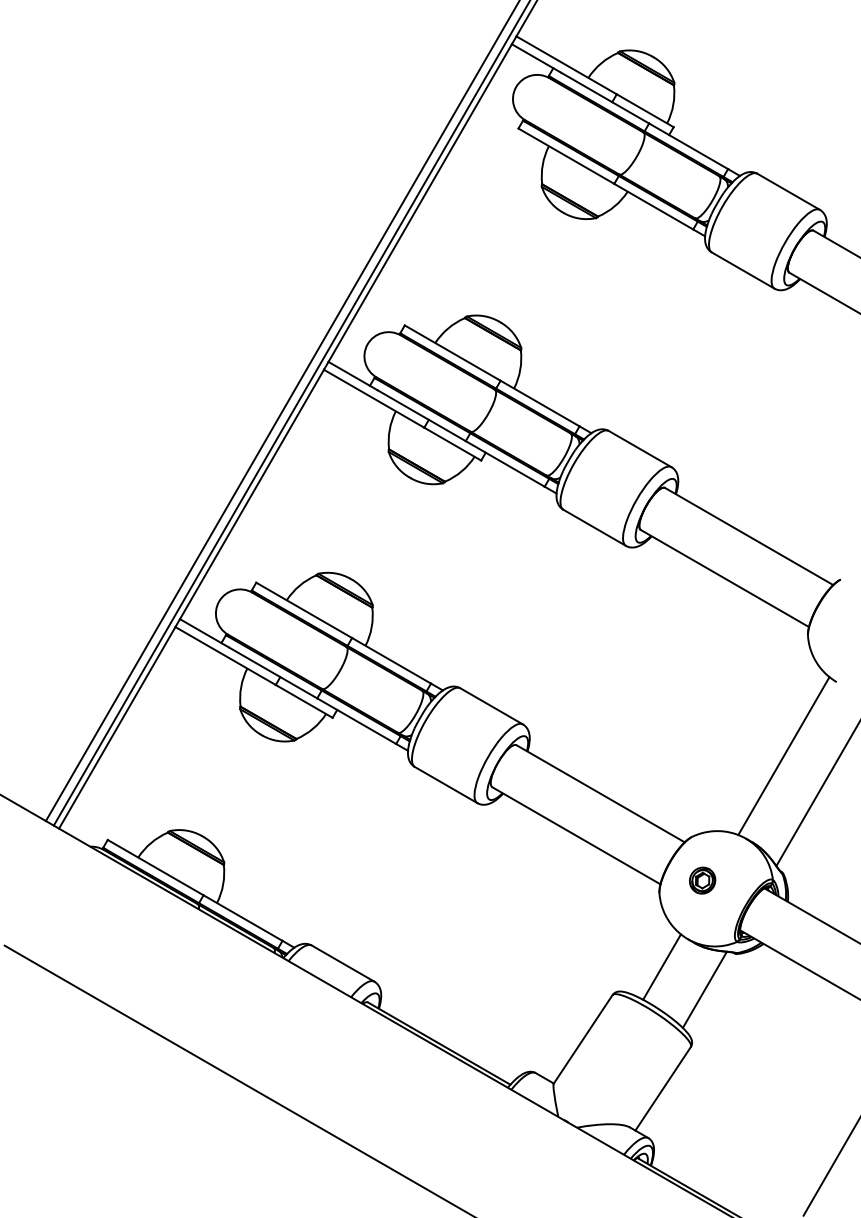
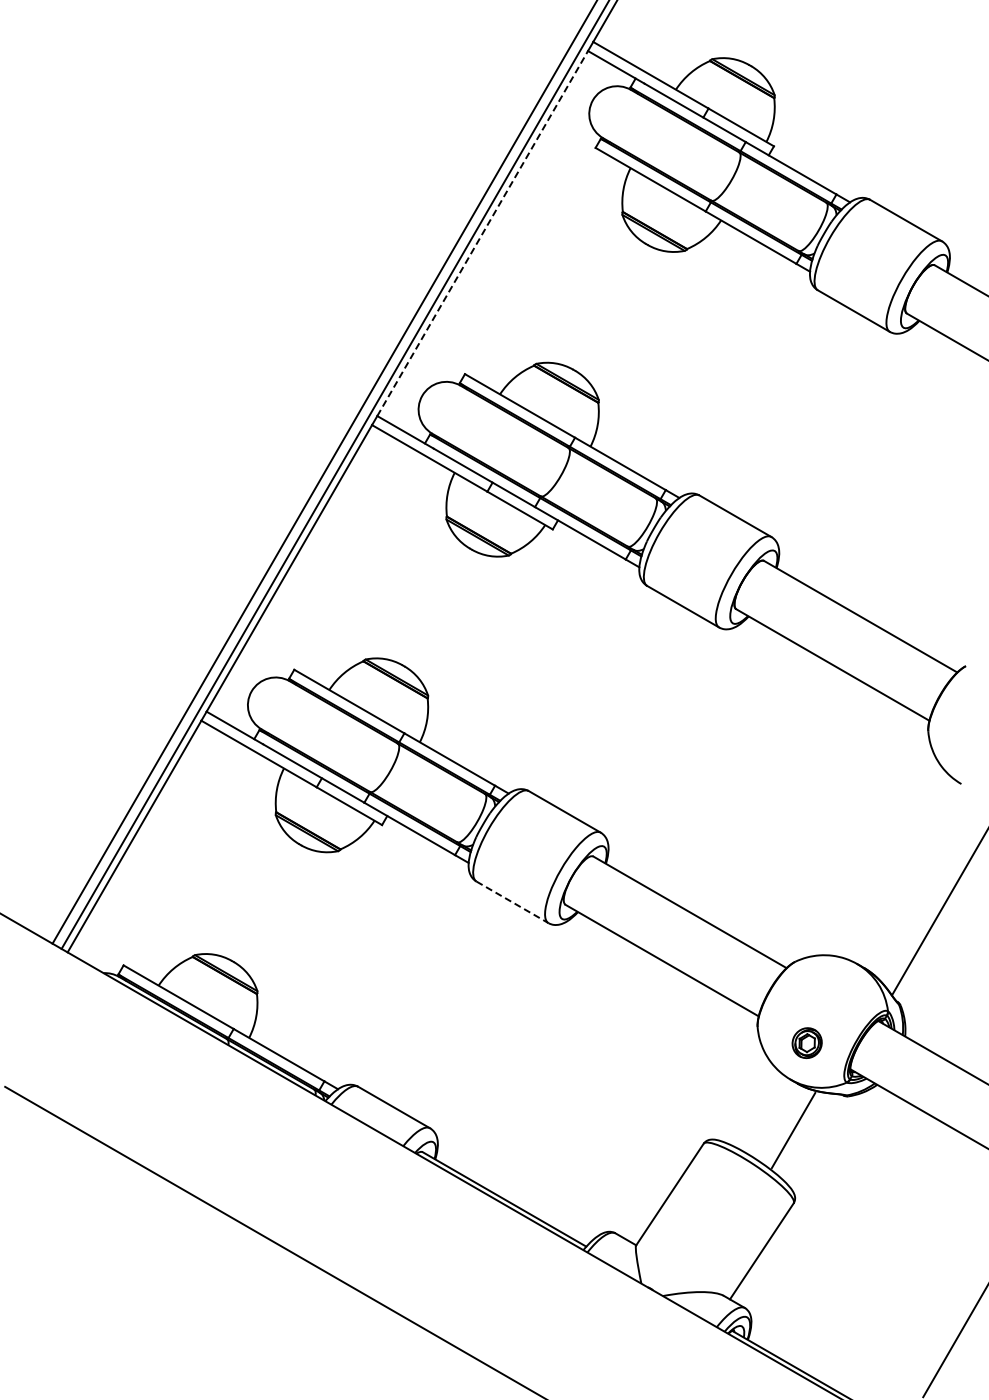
line: (420, 203) -> (482, 233), solid -> dashed
line: (783, 755) -> (900, 868), removed
line: (446, 785) -> (512, 902), solid -> dashed
part: (702, 880) -> (806, 1042), moved
line: (661, 967) -> (793, 1130), moved
line: (704, 989) -> (809, 1137), removed

